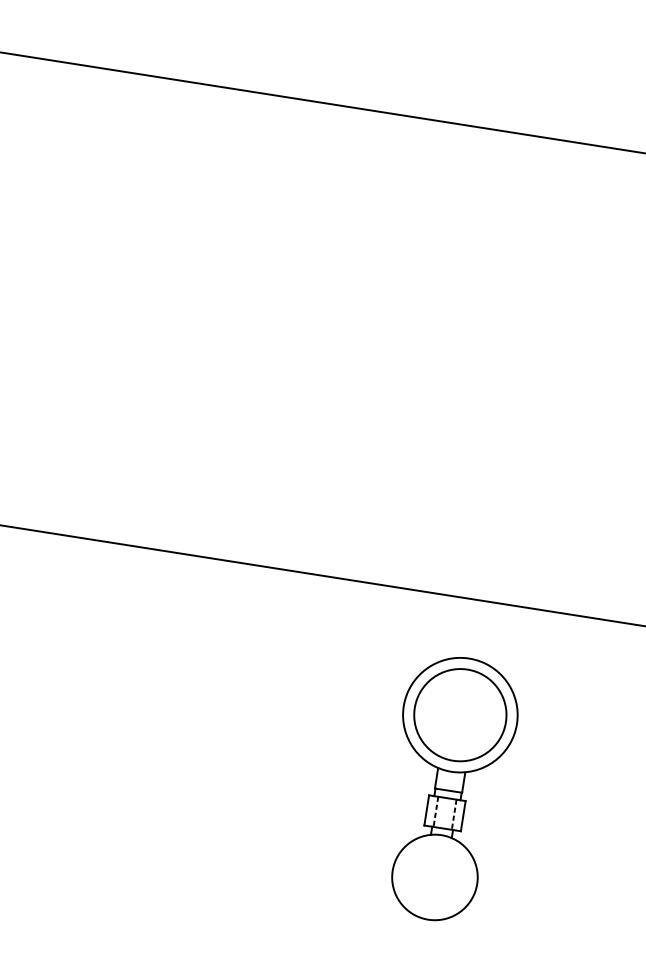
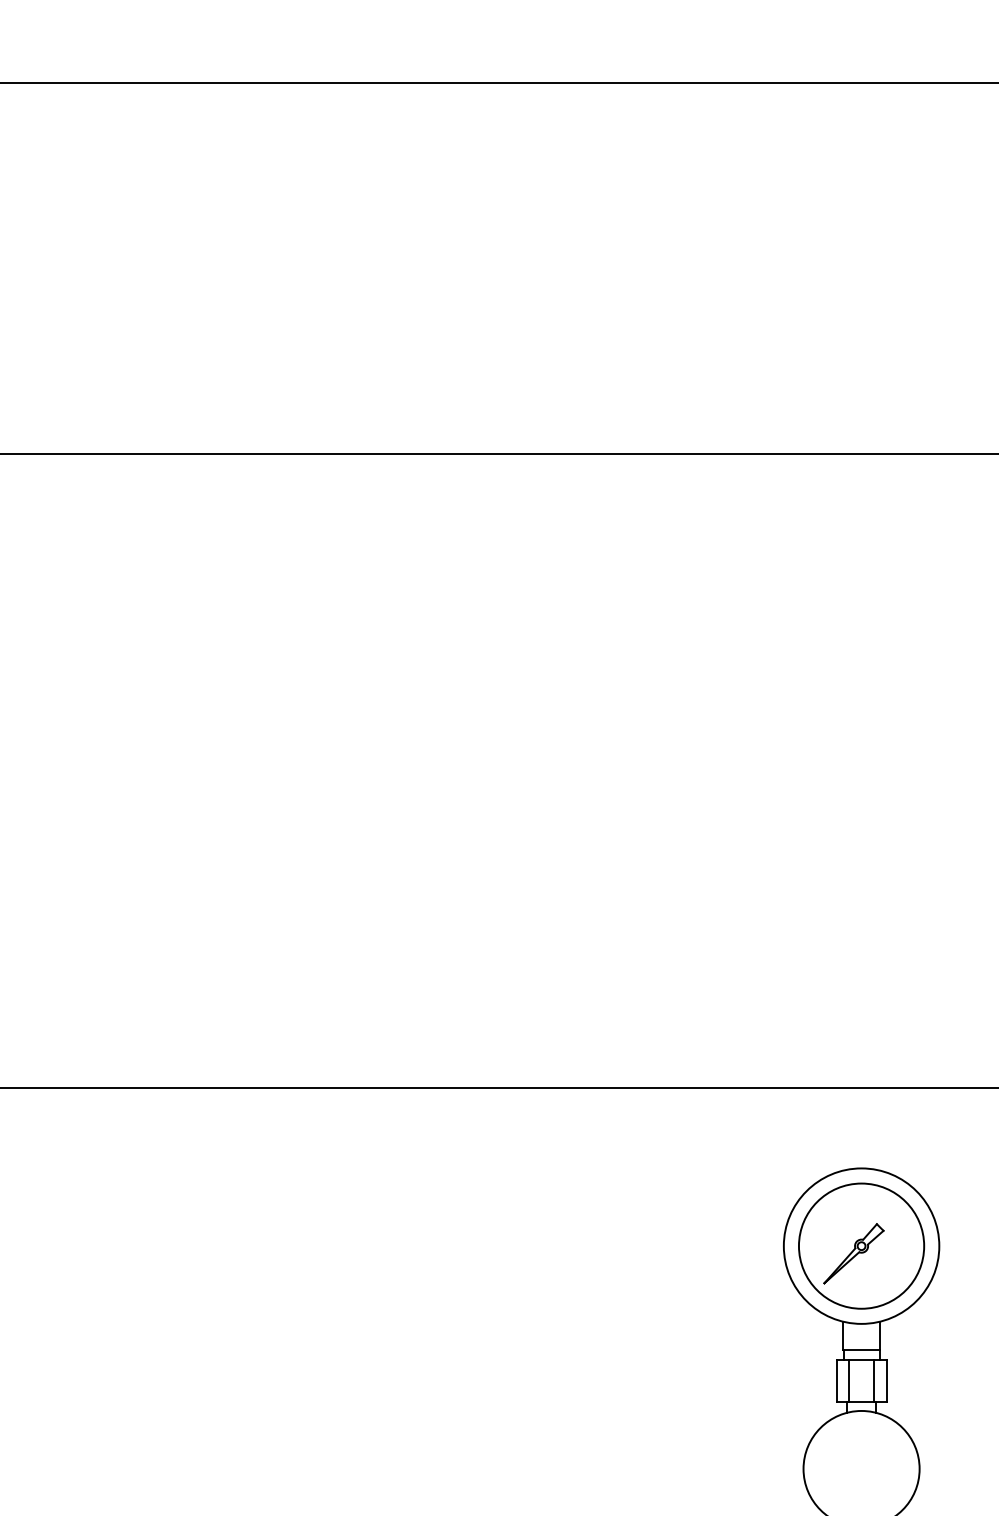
part: (453, 719) -> (853, 1253), added
line: (436, 811) -> (849, 1380), dashed -> solid
line: (454, 814) -> (874, 1380), dashed -> solid

